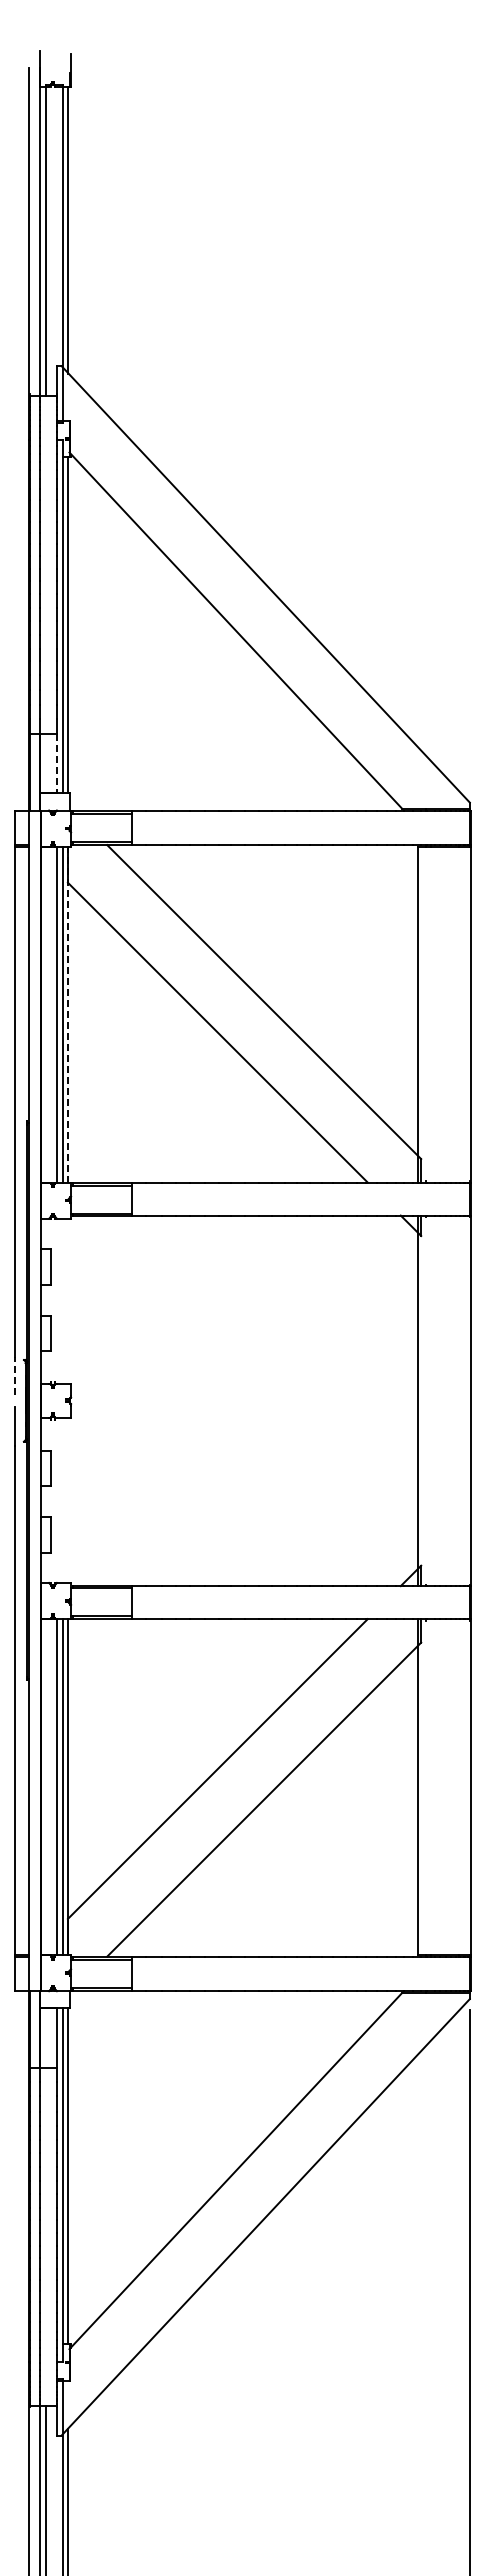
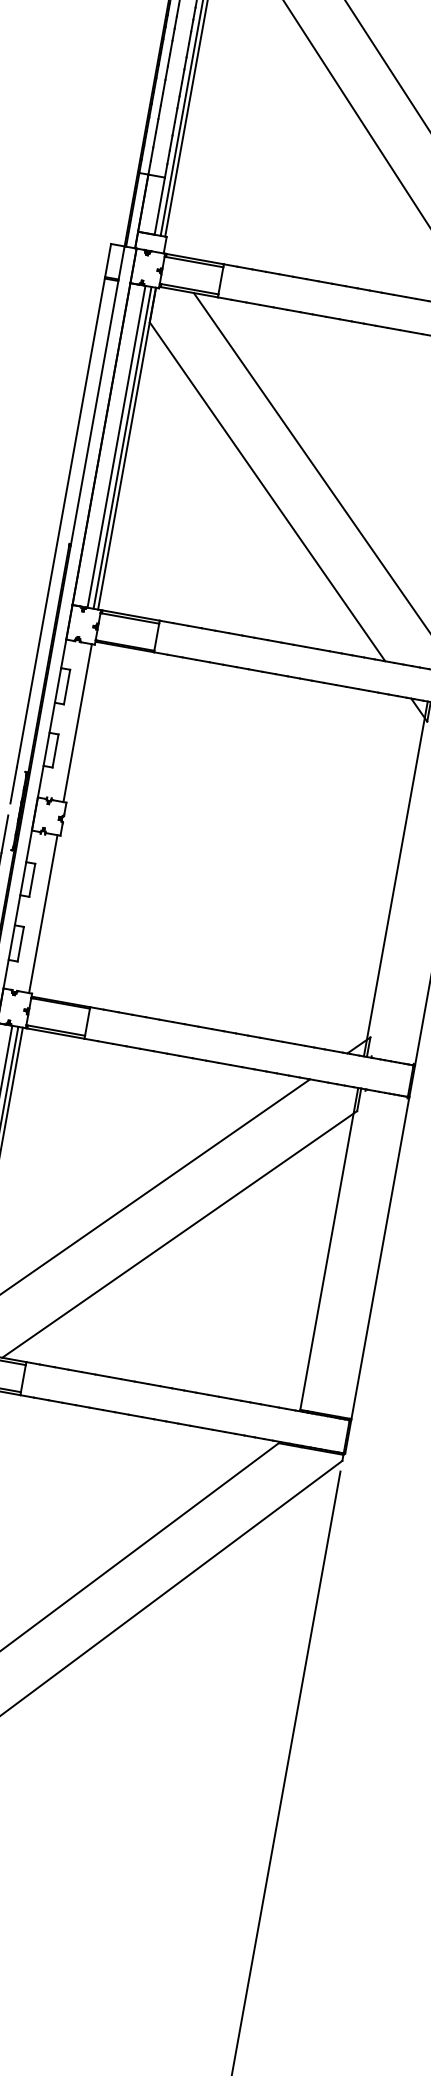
line: (56, 763) -> (159, 206), dashed -> solid
line: (67, 1014) -> (126, 448), dashed -> solid
line: (67, 1300) -> (77, 722), added
line: (14, 1375) -> (13, 785), dashed -> solid
line: (67, 1500) -> (42, 914), added

